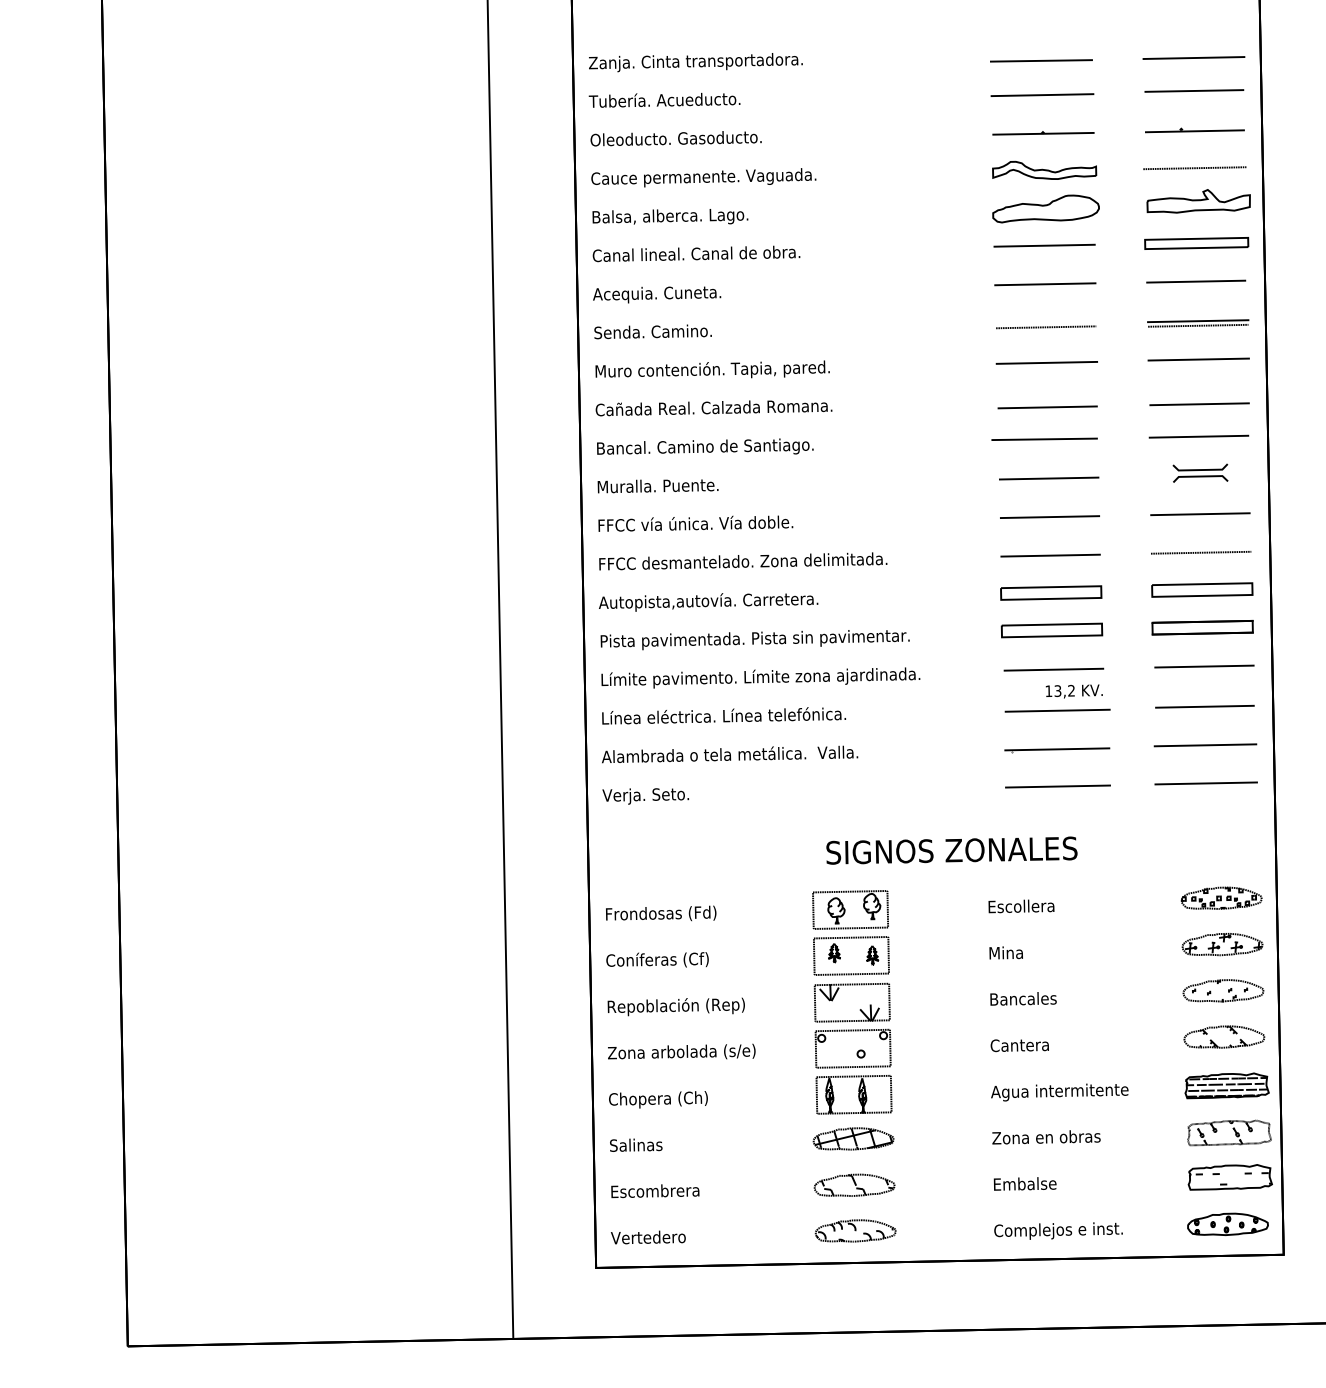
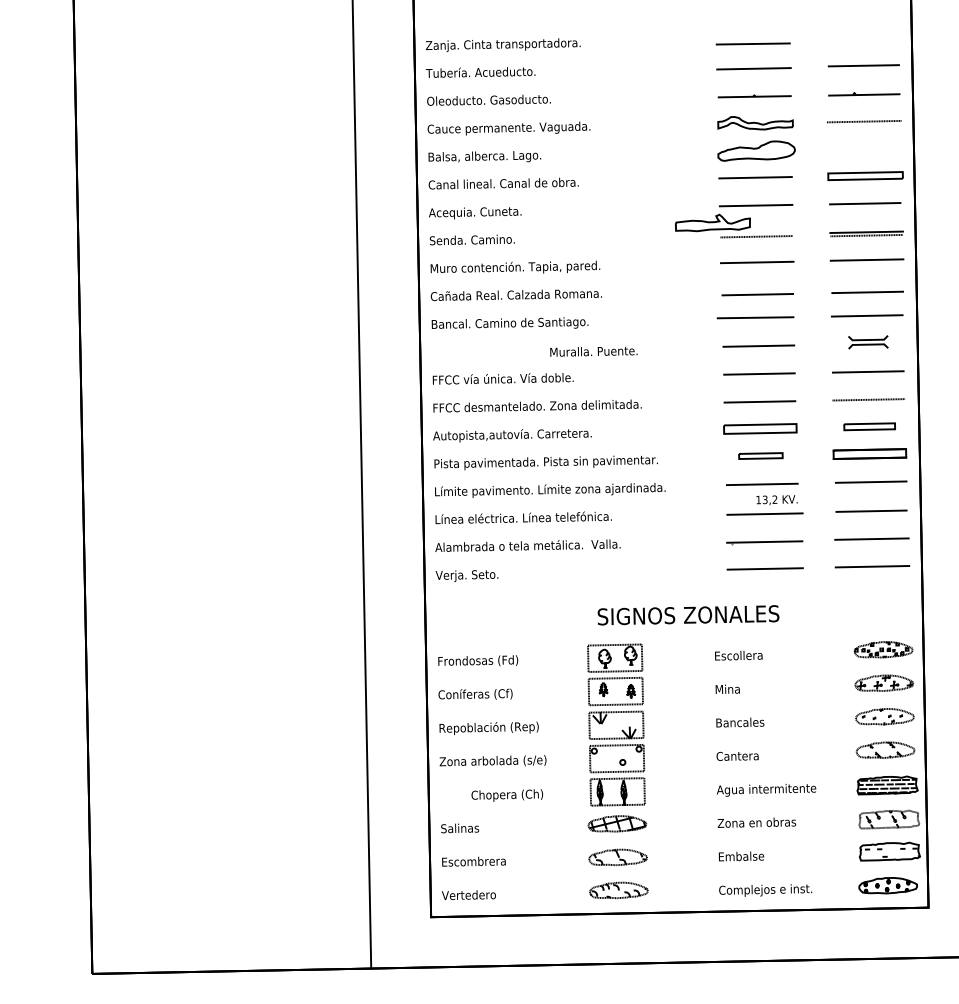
line: (1193, 58) -> (863, 42), removed
part: (1198, 201) -> (712, 223), moved
text: (657, 486) -> (593, 351), moved
part: (1202, 589) -> (869, 426), size x0.7
part: (1051, 630) -> (760, 456), size x0.6
text: (658, 1099) -> (507, 795), moved

